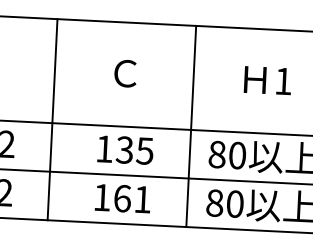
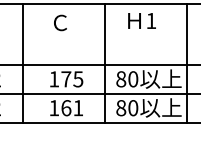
text: (125, 72) -> (60, 22), moved
text: (266, 79) -> (141, 20), moved
text: (125, 150) -> (66, 79), 135 -> 175

